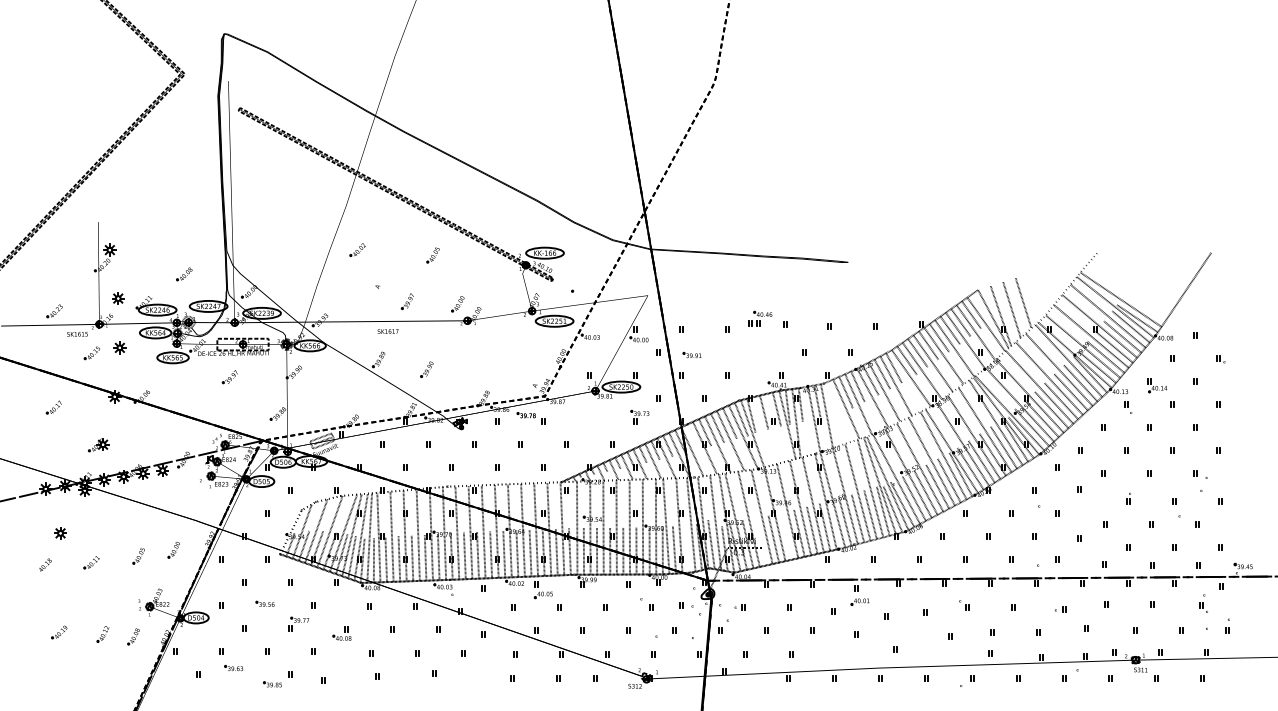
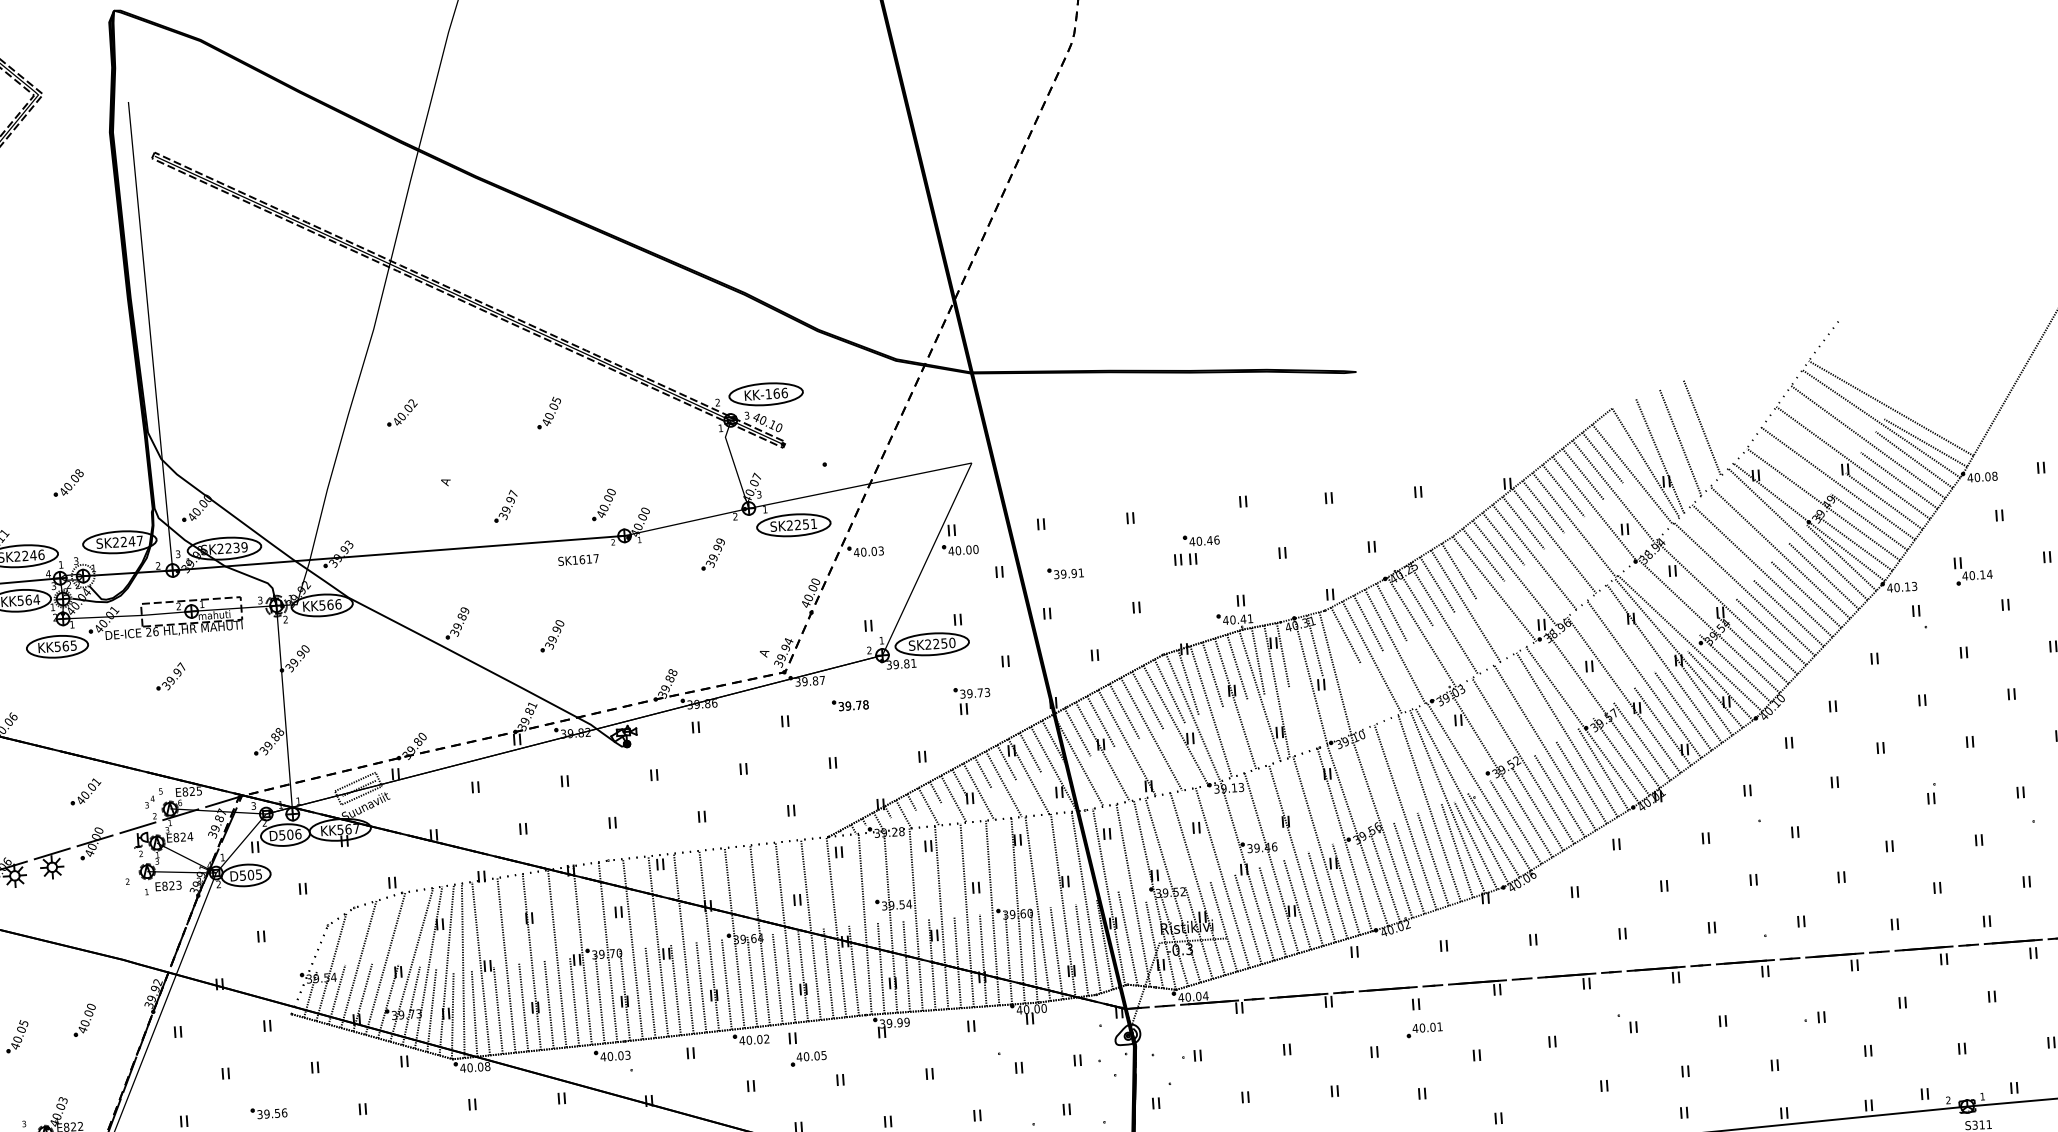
part: (760, 318) -> (1197, 548), moved
text: (387, 331) -> (577, 560), moved
part: (511, 333) -> (711, 554), added
line: (833, 396) -> (1345, 634), added
part: (525, 415) -> (848, 705), moved
line: (774, 428) -> (1235, 704), added
line: (761, 431) -> (1210, 712), added
part: (182, 432) -> (85, 790), added
line: (692, 436) -> (1076, 730), added
line: (786, 535) -> (1272, 910), added
line: (760, 541) -> (1222, 925), added
line: (687, 548) -> (1082, 949), added

